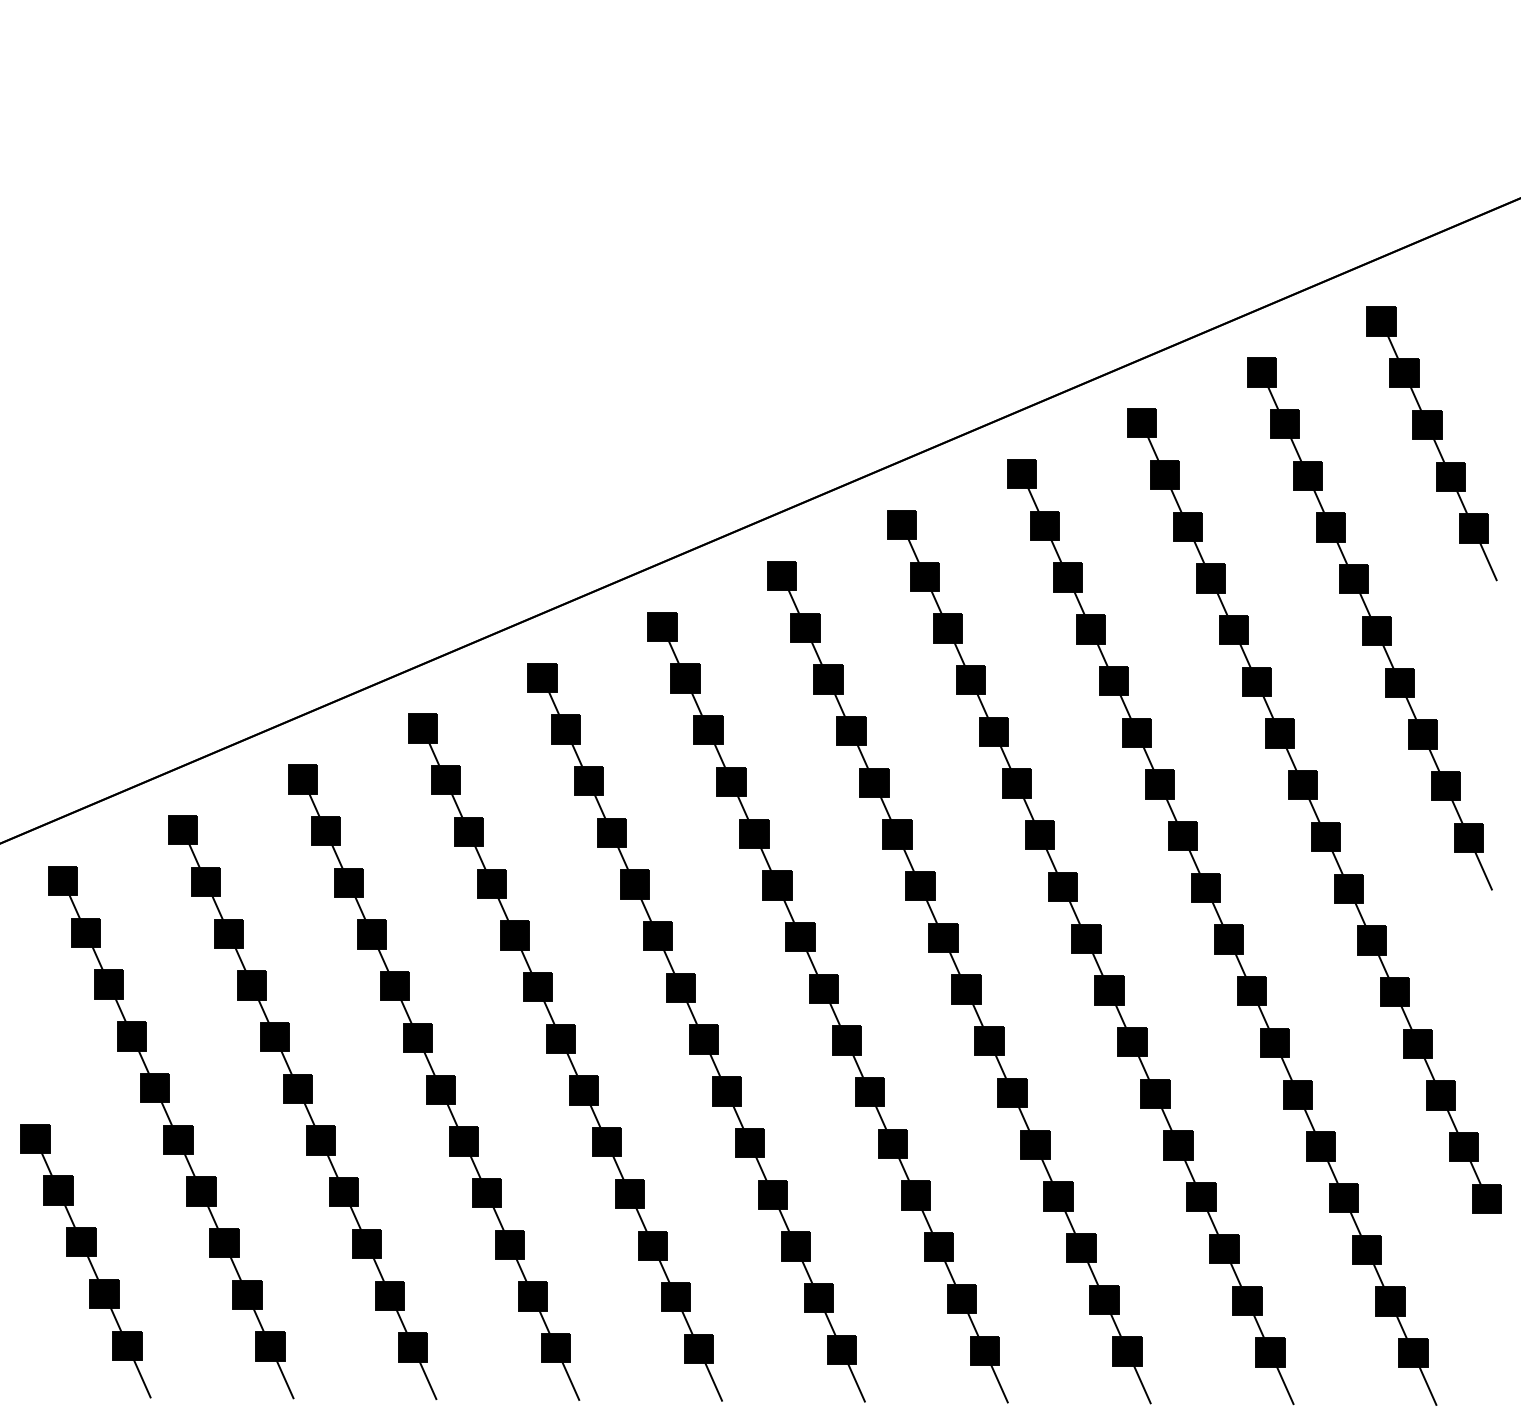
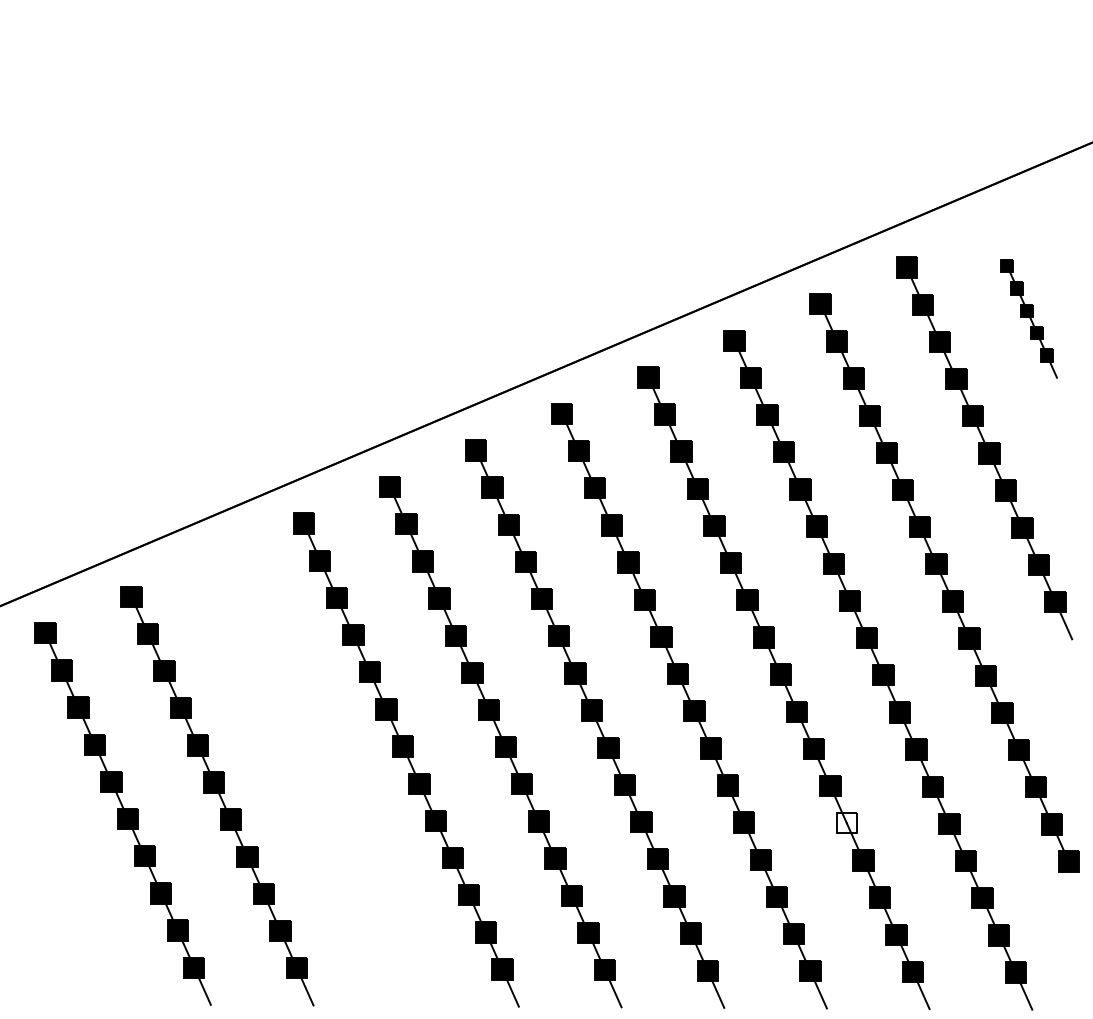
part: (1431, 443) -> (1028, 318), size x0.6
part: (434, 1082) -> (312, 777), removed
fill: (1178, 1145) -> (846, 823), removed
part: (85, 1261) -> (61, 906), removed

